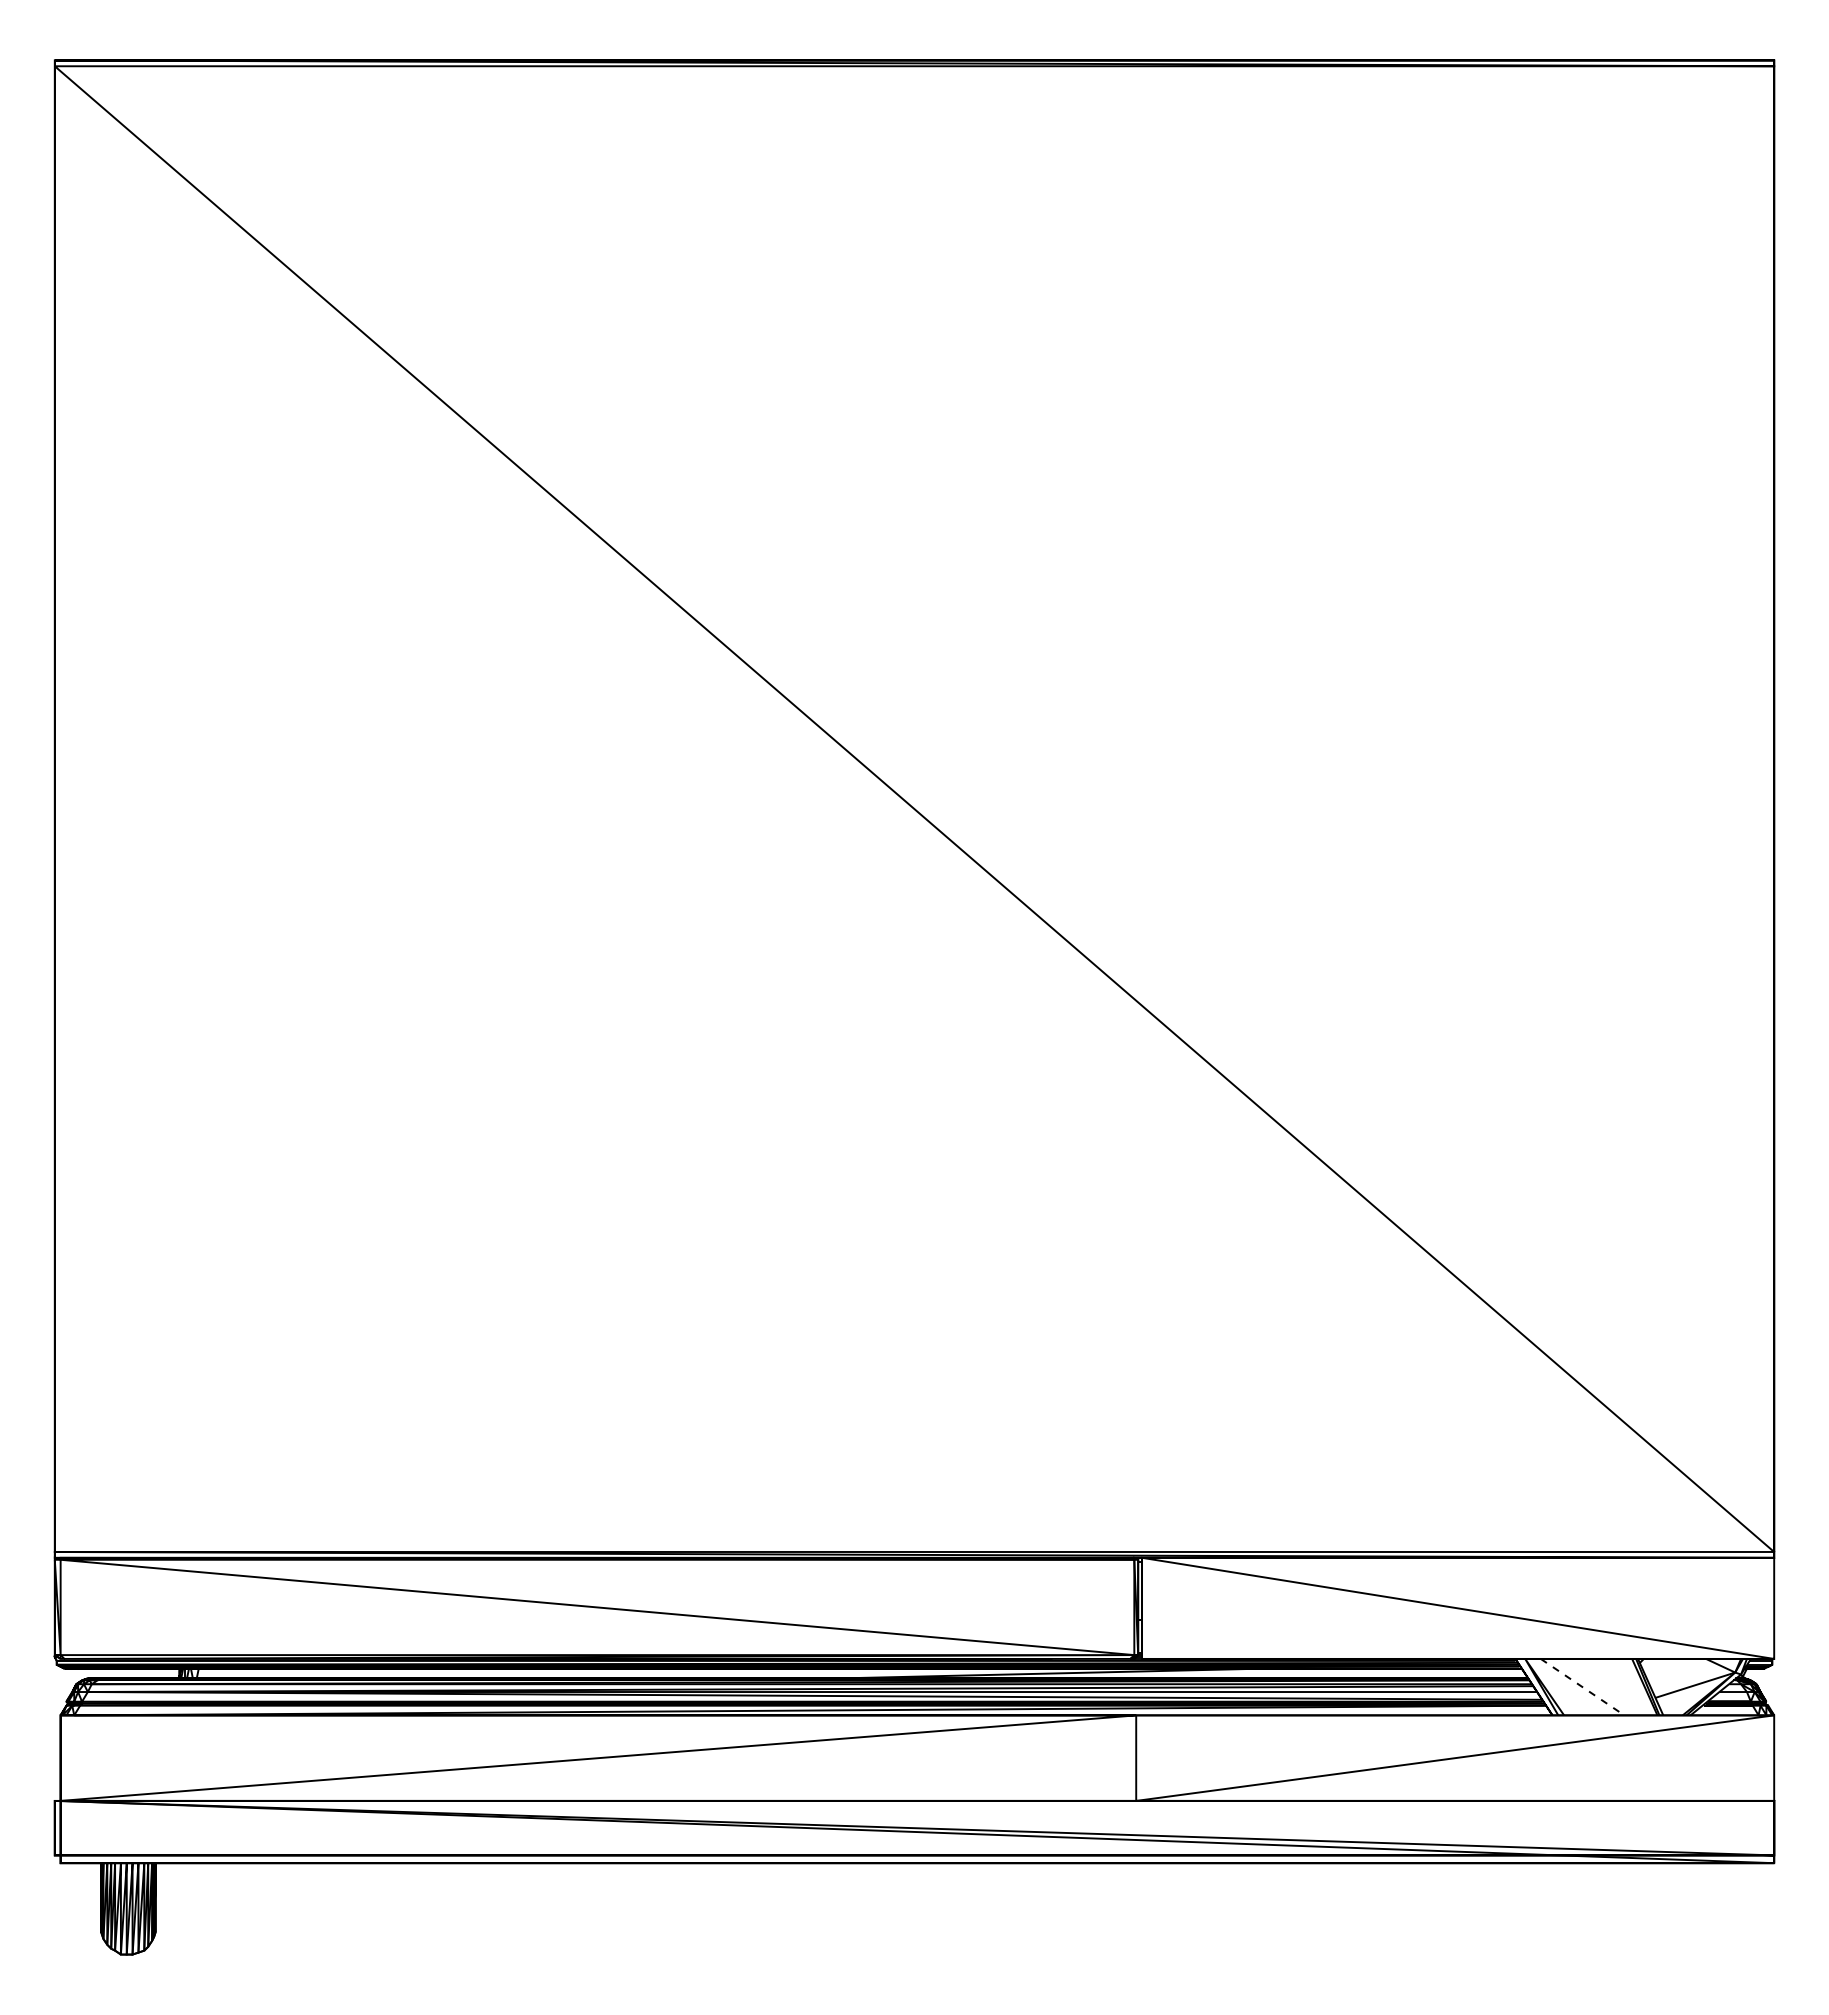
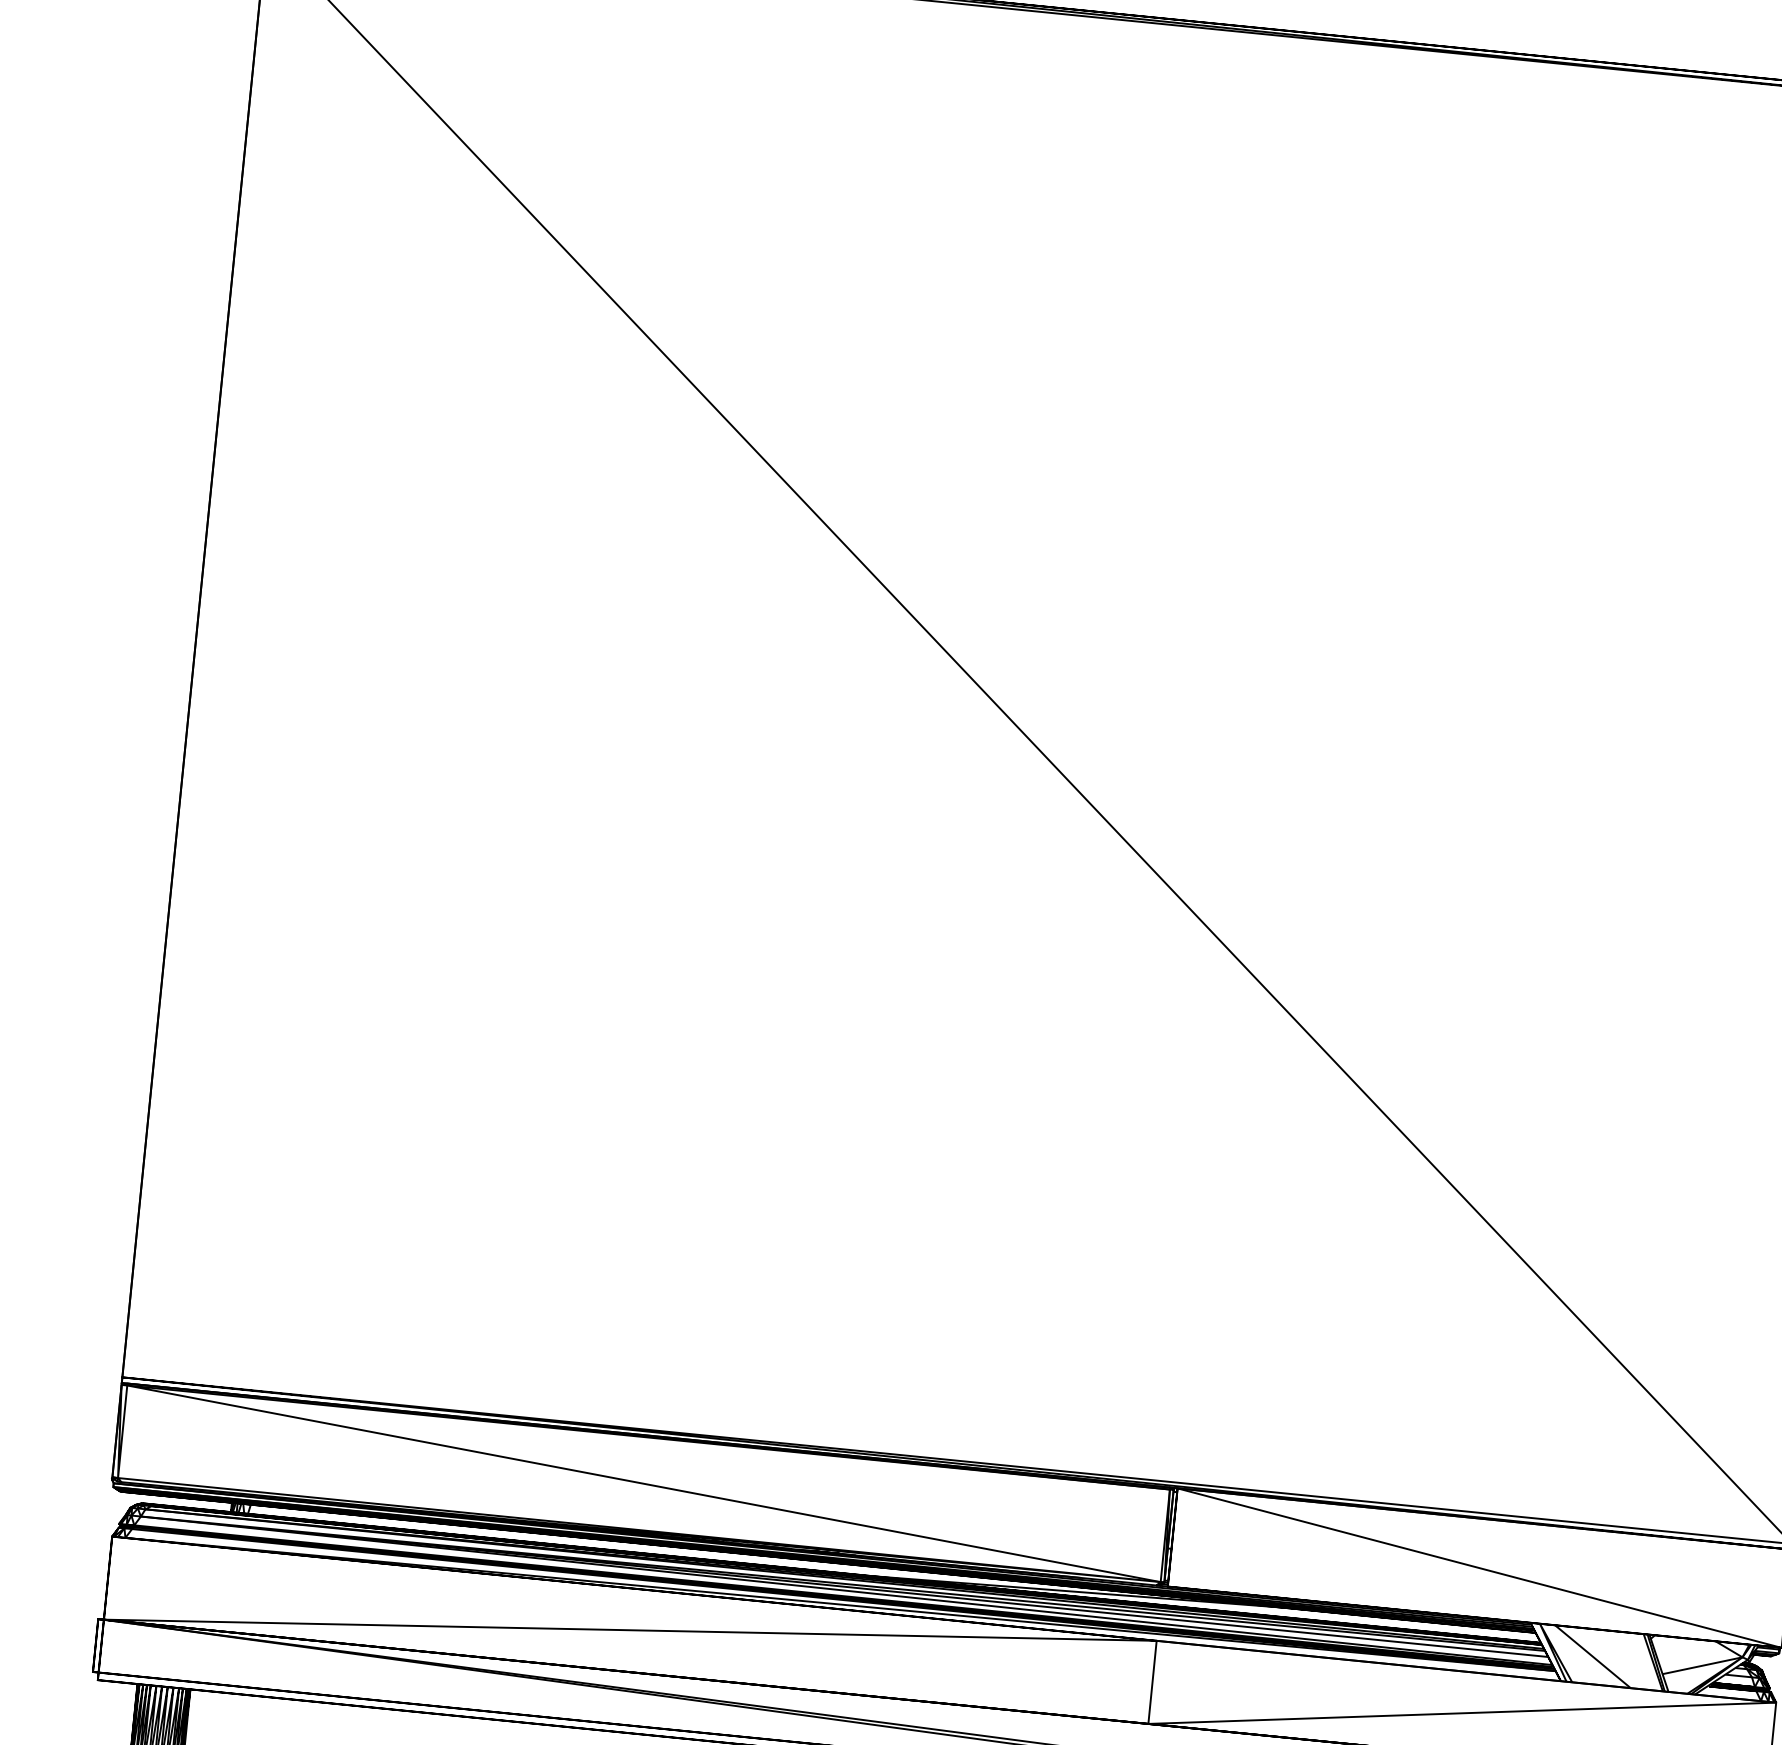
line: (1583, 1687) -> (1593, 1657), dashed -> solid

